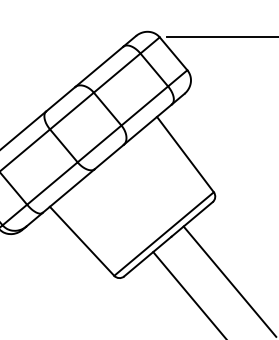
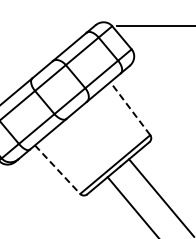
line: (185, 154) -> (130, 108), solid -> dashed
line: (81, 242) -> (57, 170), solid -> dashed

